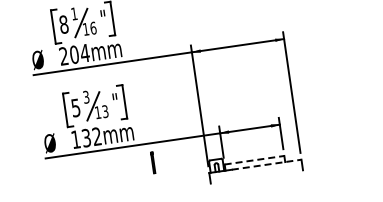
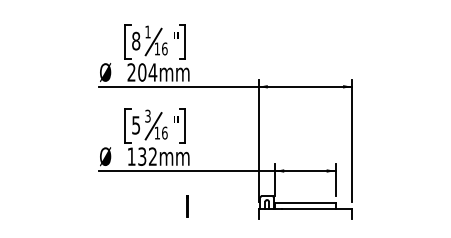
text: (105, 111) -> (164, 132), 13 -> 16
line: (254, 160) -> (305, 202), dashed -> solid
line: (152, 162) -> (187, 206), moved
line: (267, 164) -> (317, 208), dashed -> solid

